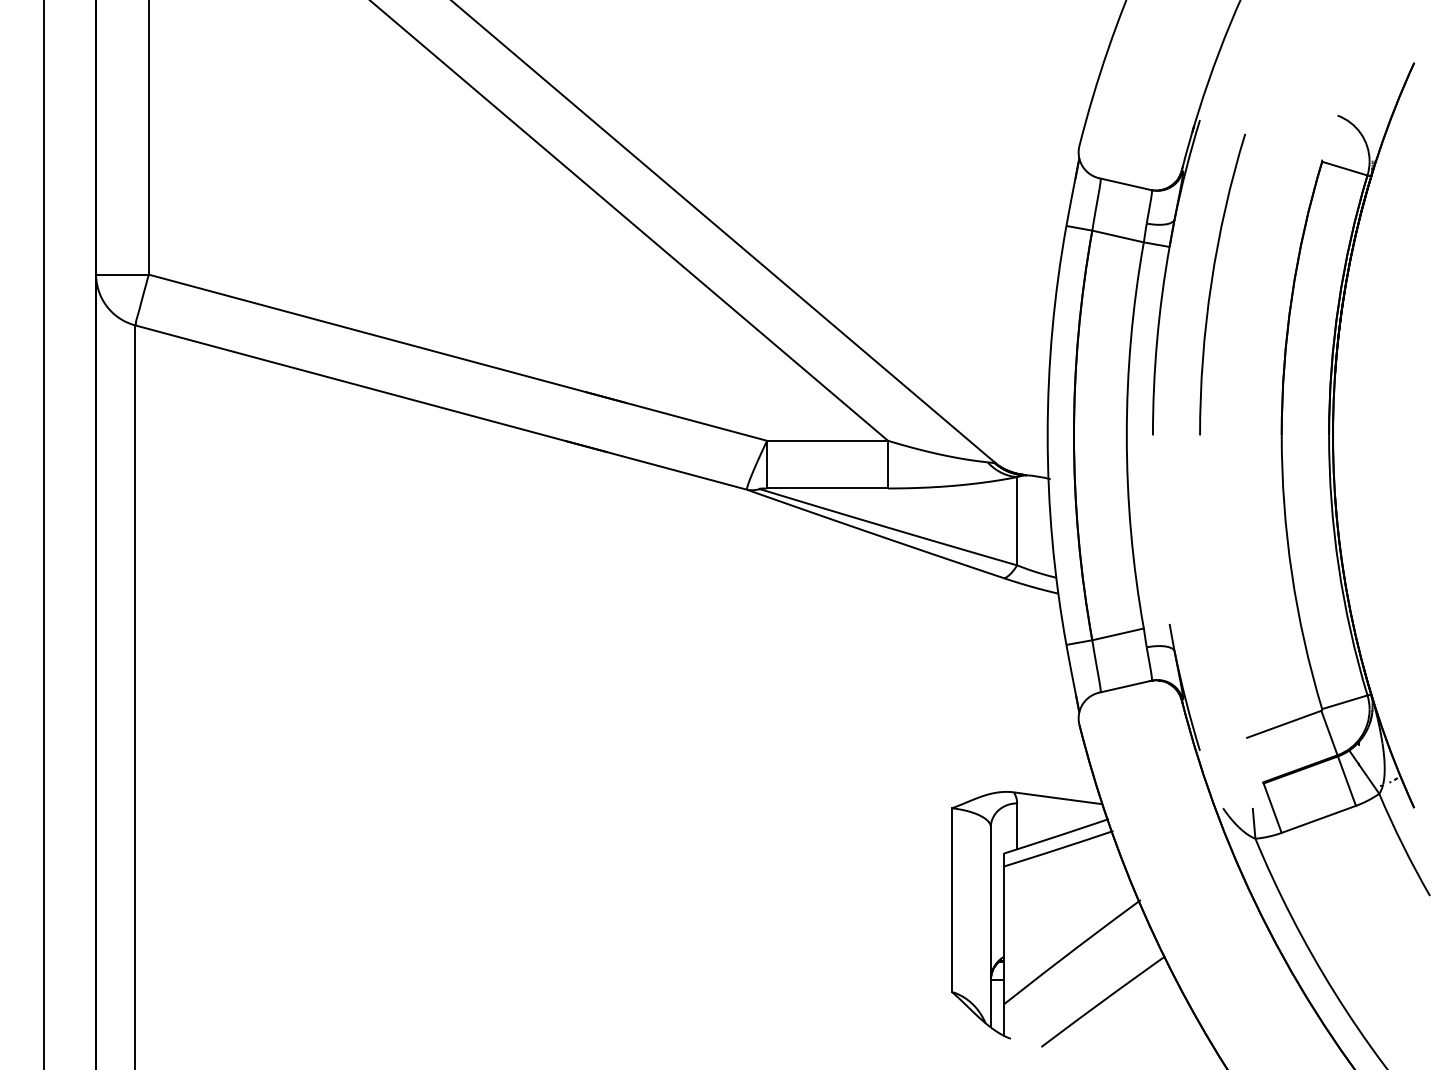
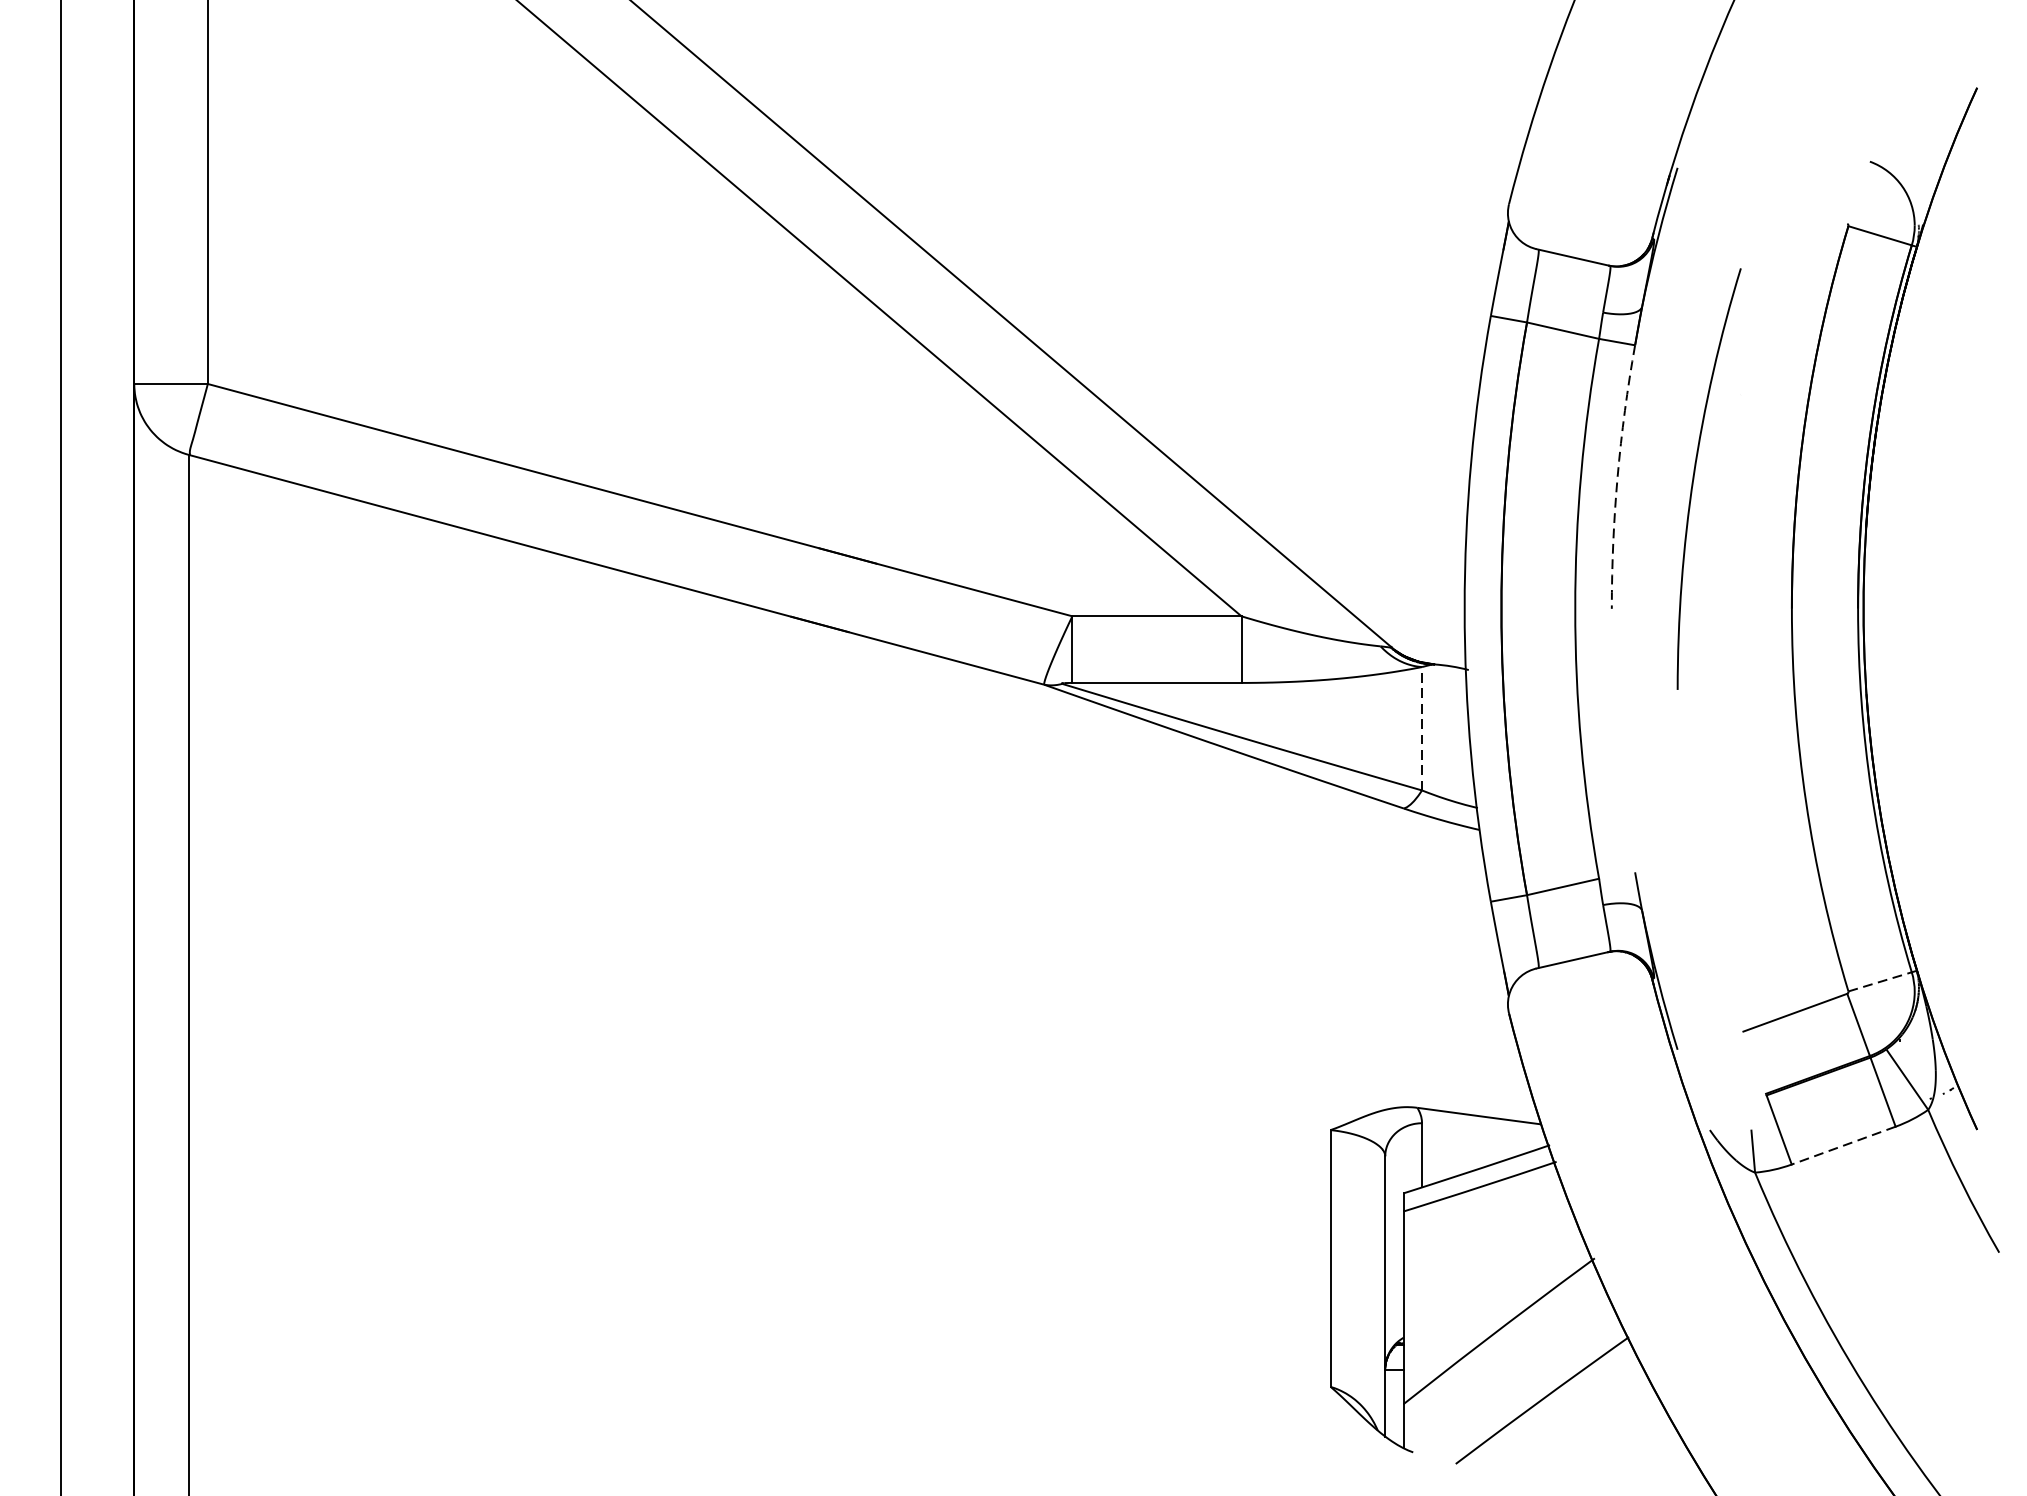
arc: (1212, 284) -> (1695, 478), moved
arc: (1157, 340) -> (1618, 476), solid -> dashed
line: (1017, 520) -> (1422, 727), solid -> dashed
line: (1344, 702) -> (1879, 982), solid -> dashed
line: (1318, 819) -> (1843, 1145), solid -> dashed

